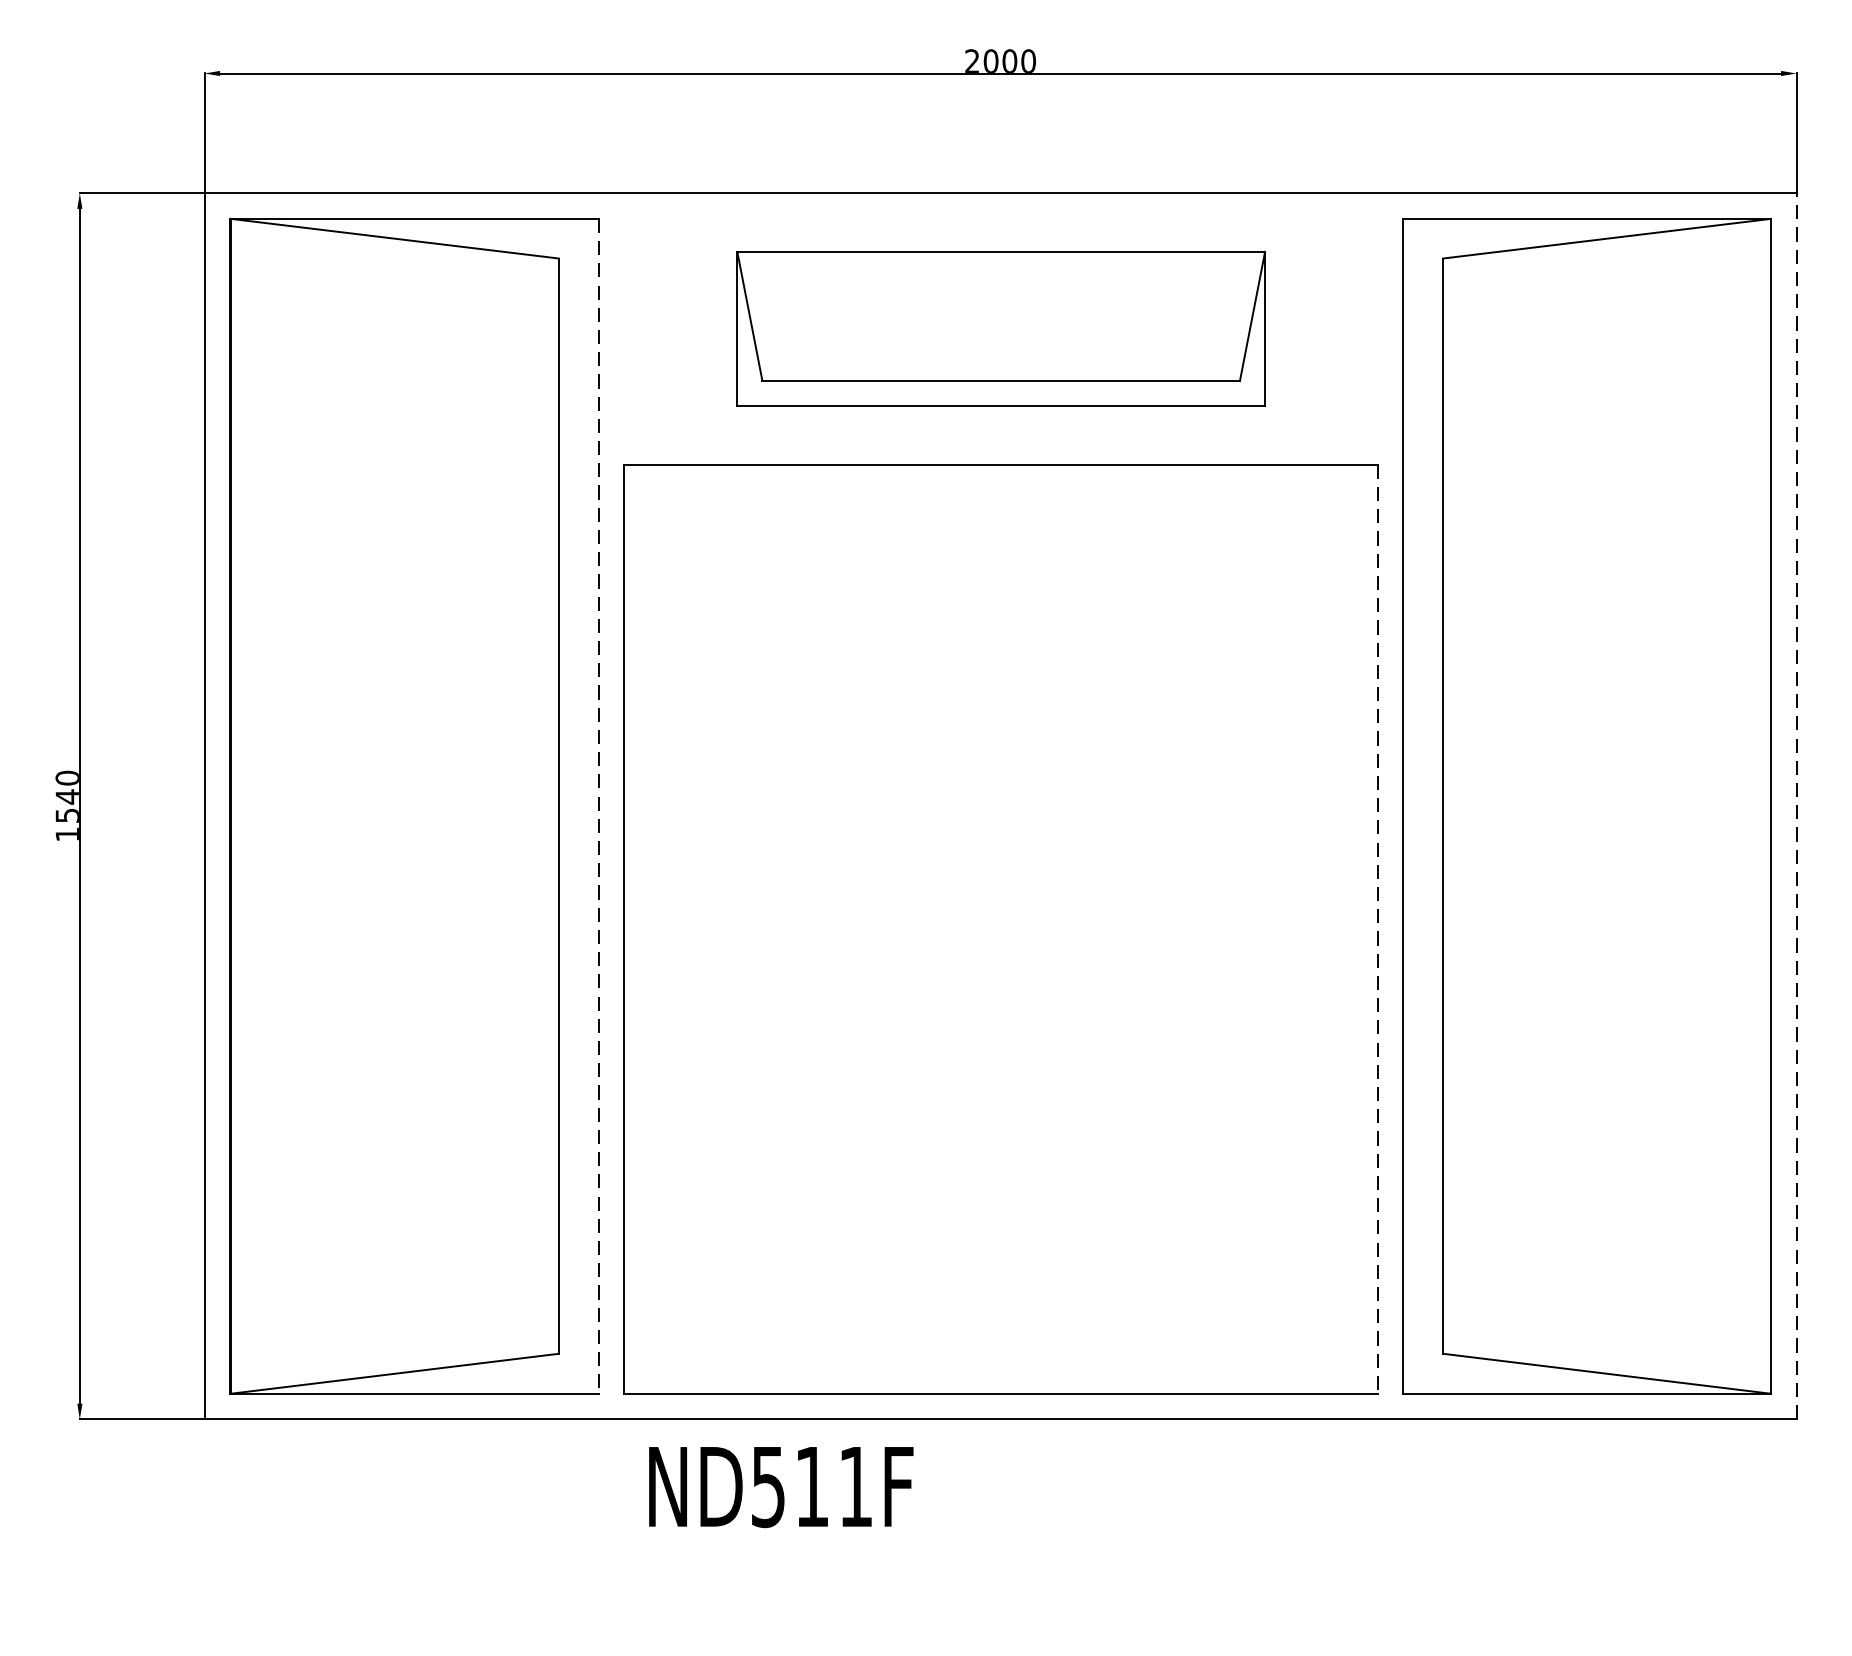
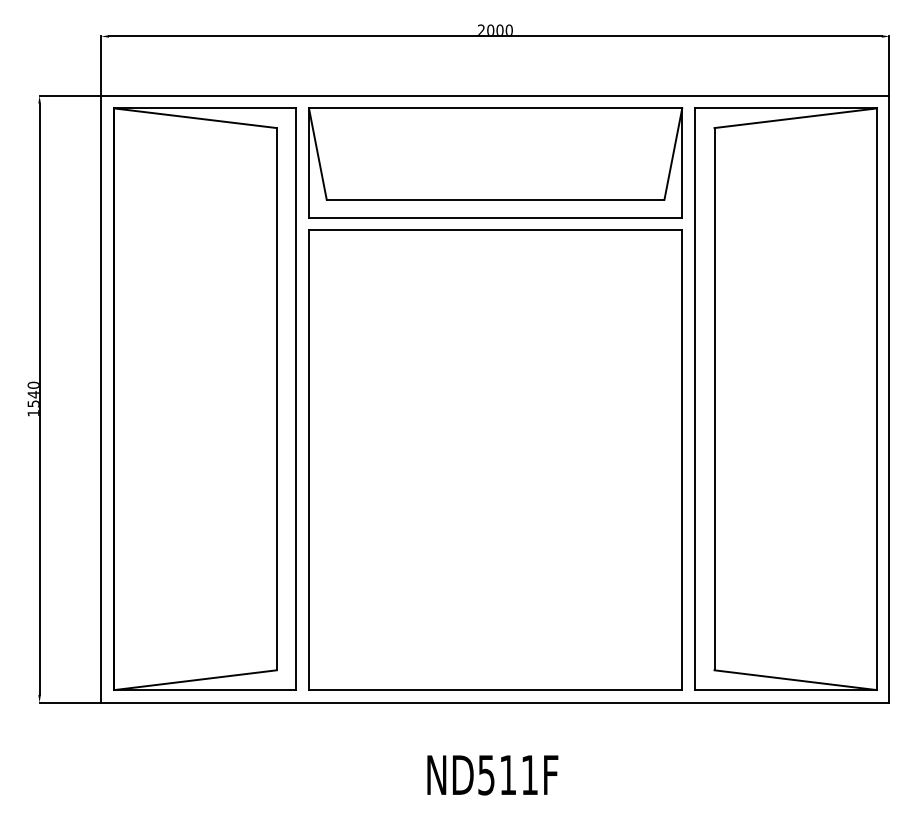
part: (1000, 328) -> (495, 162), size x1.43
line: (1796, 804) -> (889, 398), dashed -> solid
line: (598, 806) -> (296, 399), dashed -> solid
line: (1378, 930) -> (682, 460), dashed -> solid
text: (780, 1487) -> (492, 775), moved

